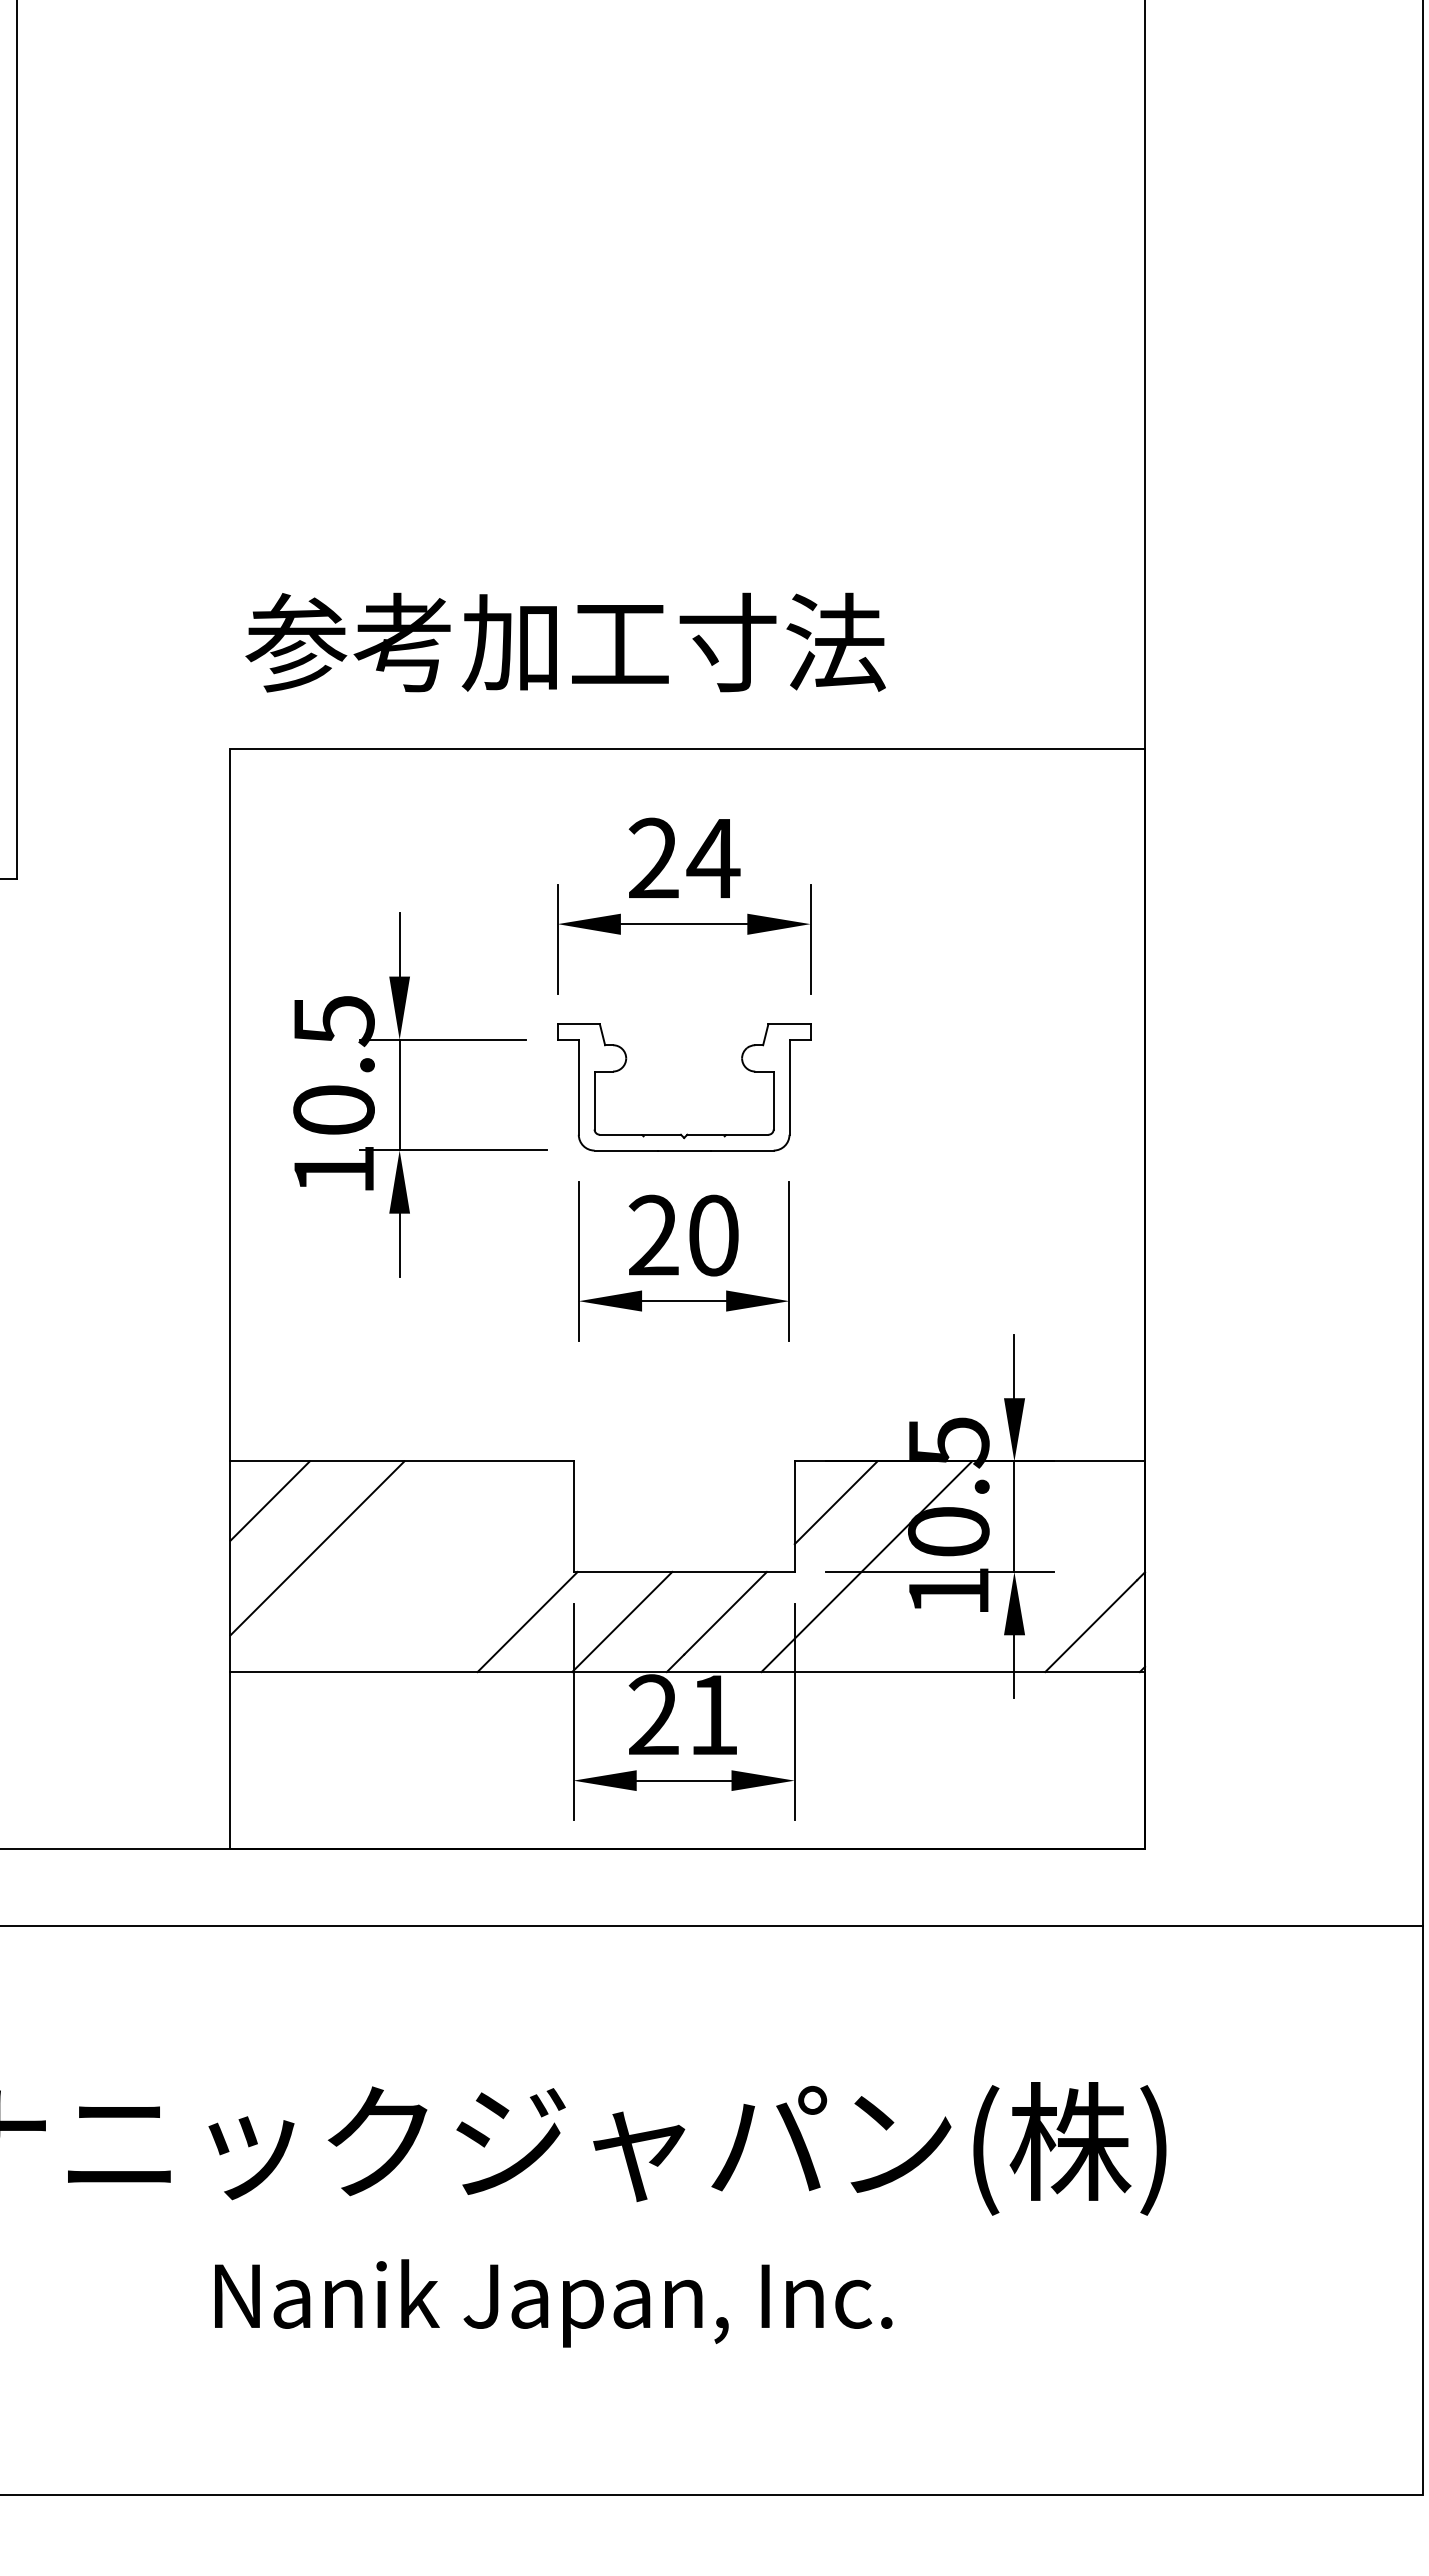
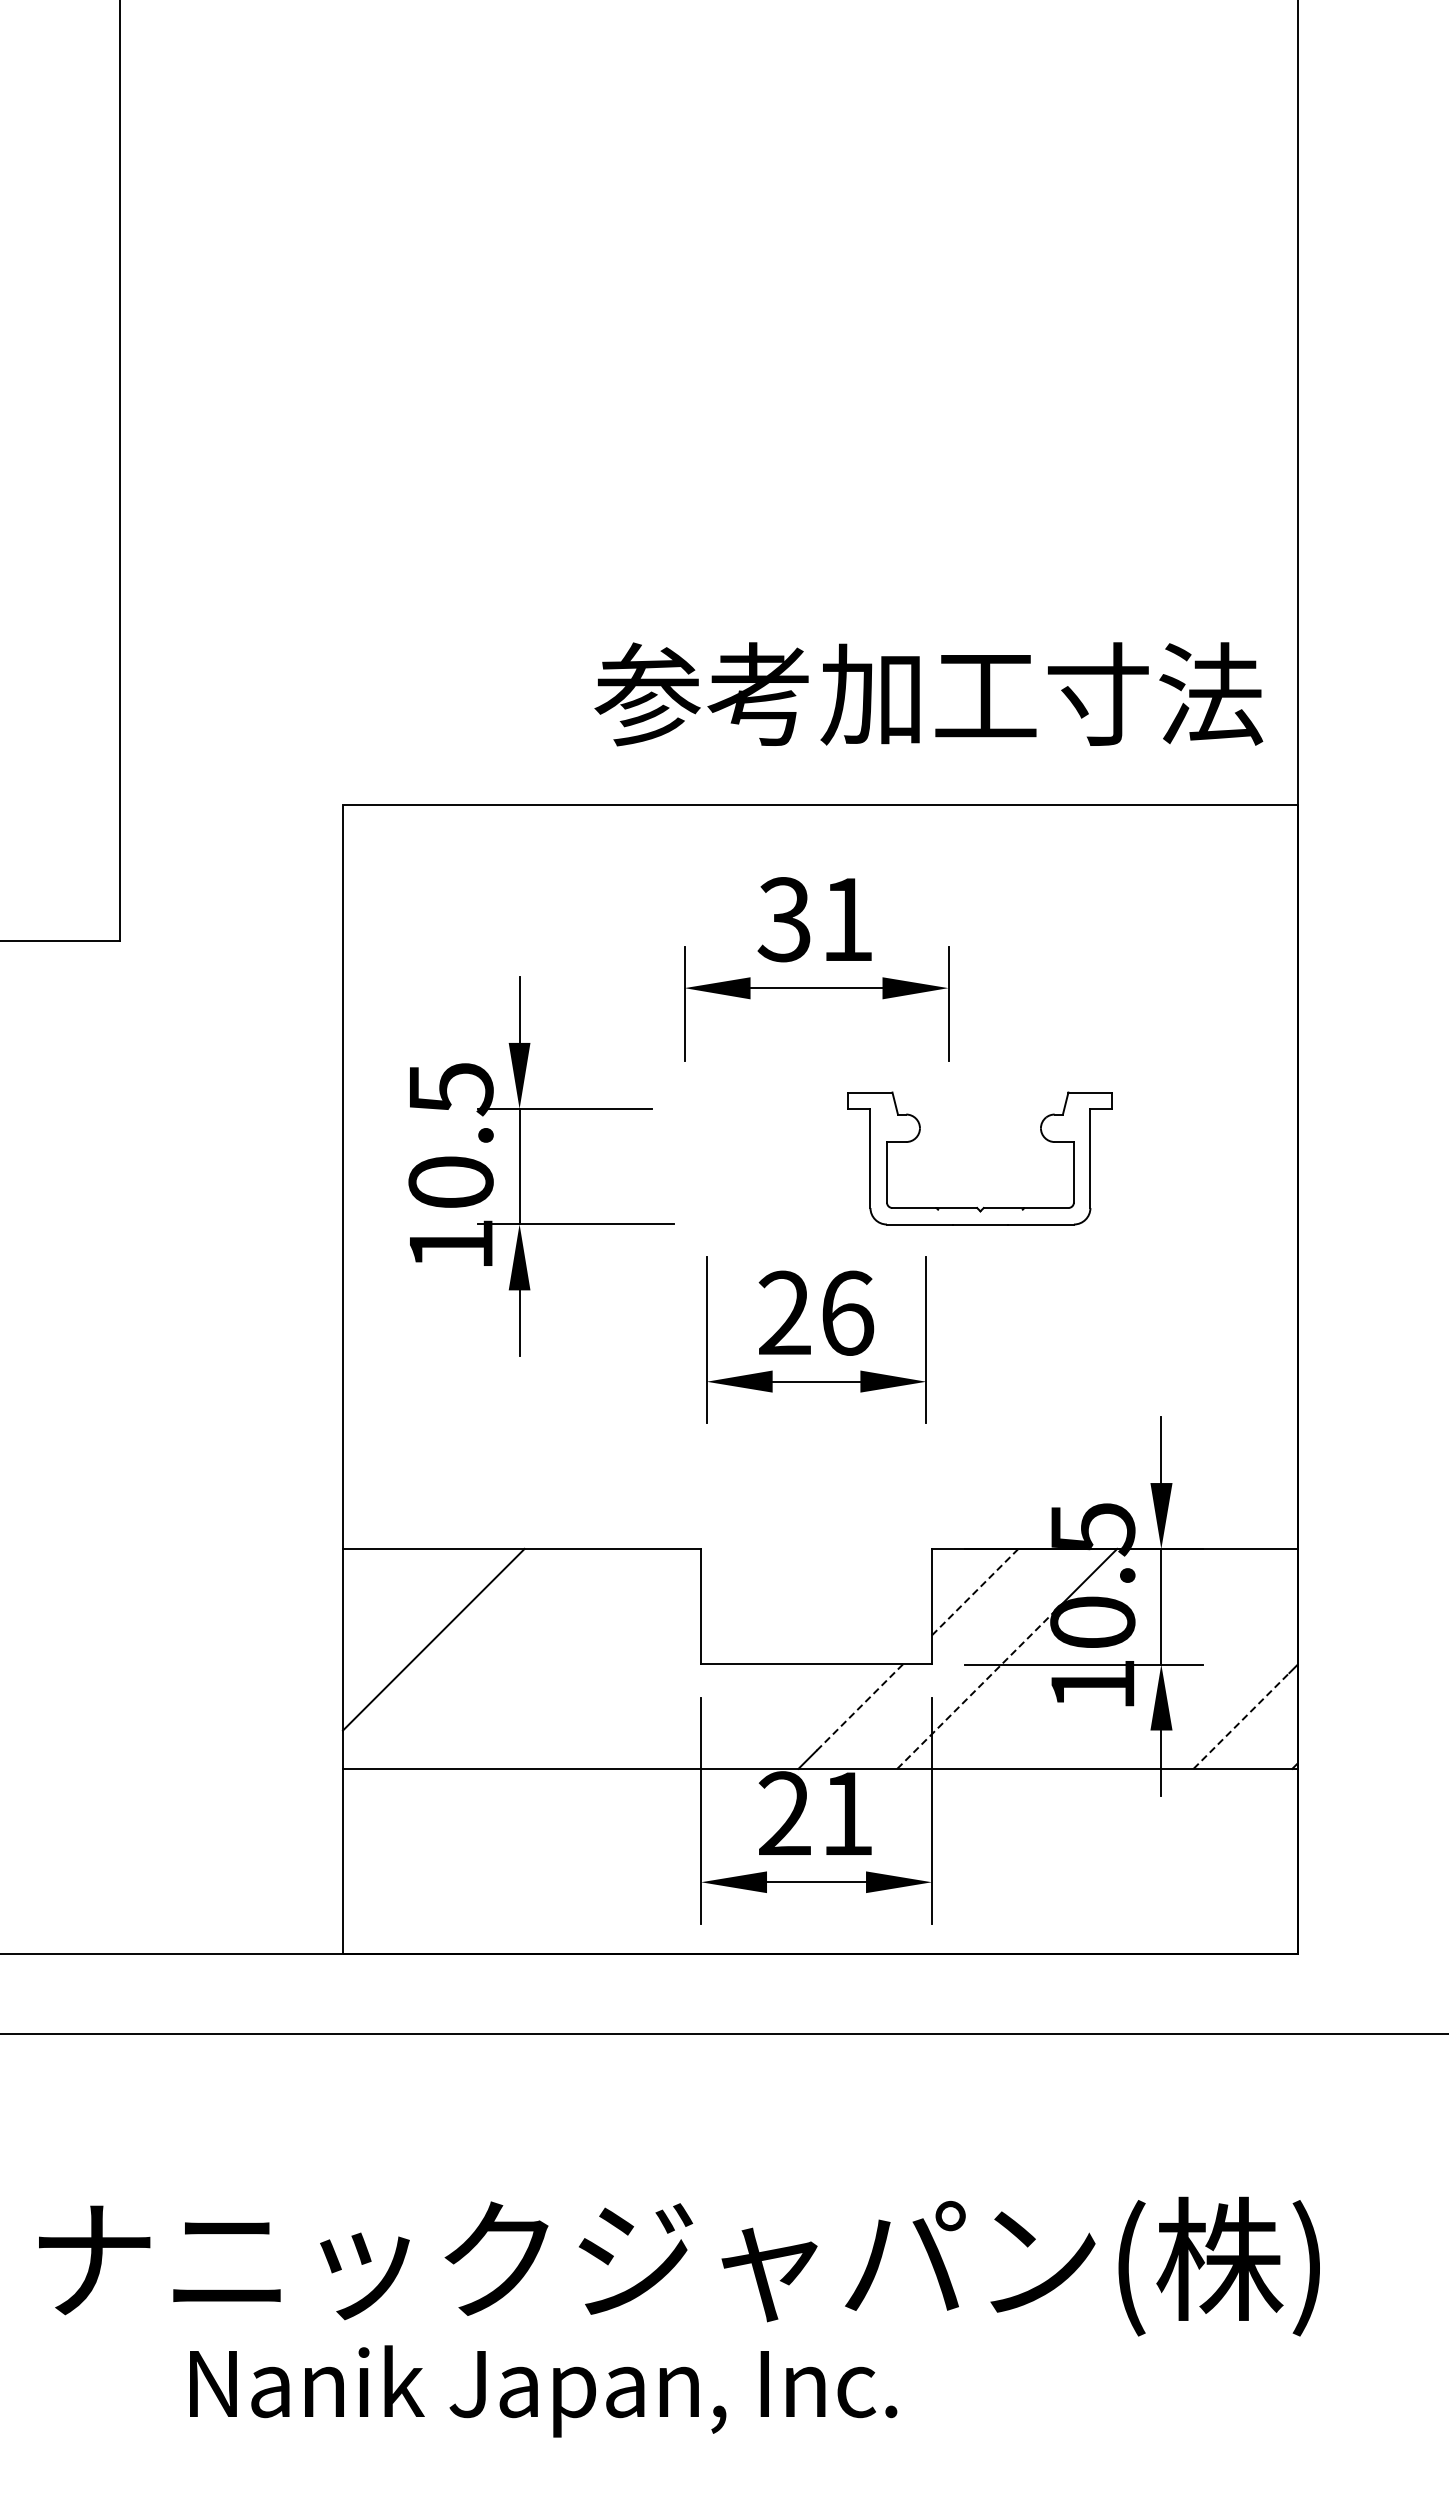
text: (565, 642) -> (928, 694), moved
text: (683, 858) -> (815, 919), 24 -> 31
part: (681, 1133) -> (977, 1206), moved
text: (714, 1235) -> (848, 1313), 20 -> 26
line: (269, 1500) -> (383, 1589), removed
line: (836, 1502) -> (975, 1591), solid -> dashed
line: (836, 1597) -> (975, 1691), solid -> dashed
line: (725, 1612) -> (859, 1706), solid -> dashed
line: (527, 1621) -> (653, 1716), removed
line: (622, 1621) -> (752, 1716), removed
line: (1091, 1626) -> (1241, 1721), solid -> dashed
text: (553, 2303) -> (543, 2391), moved

